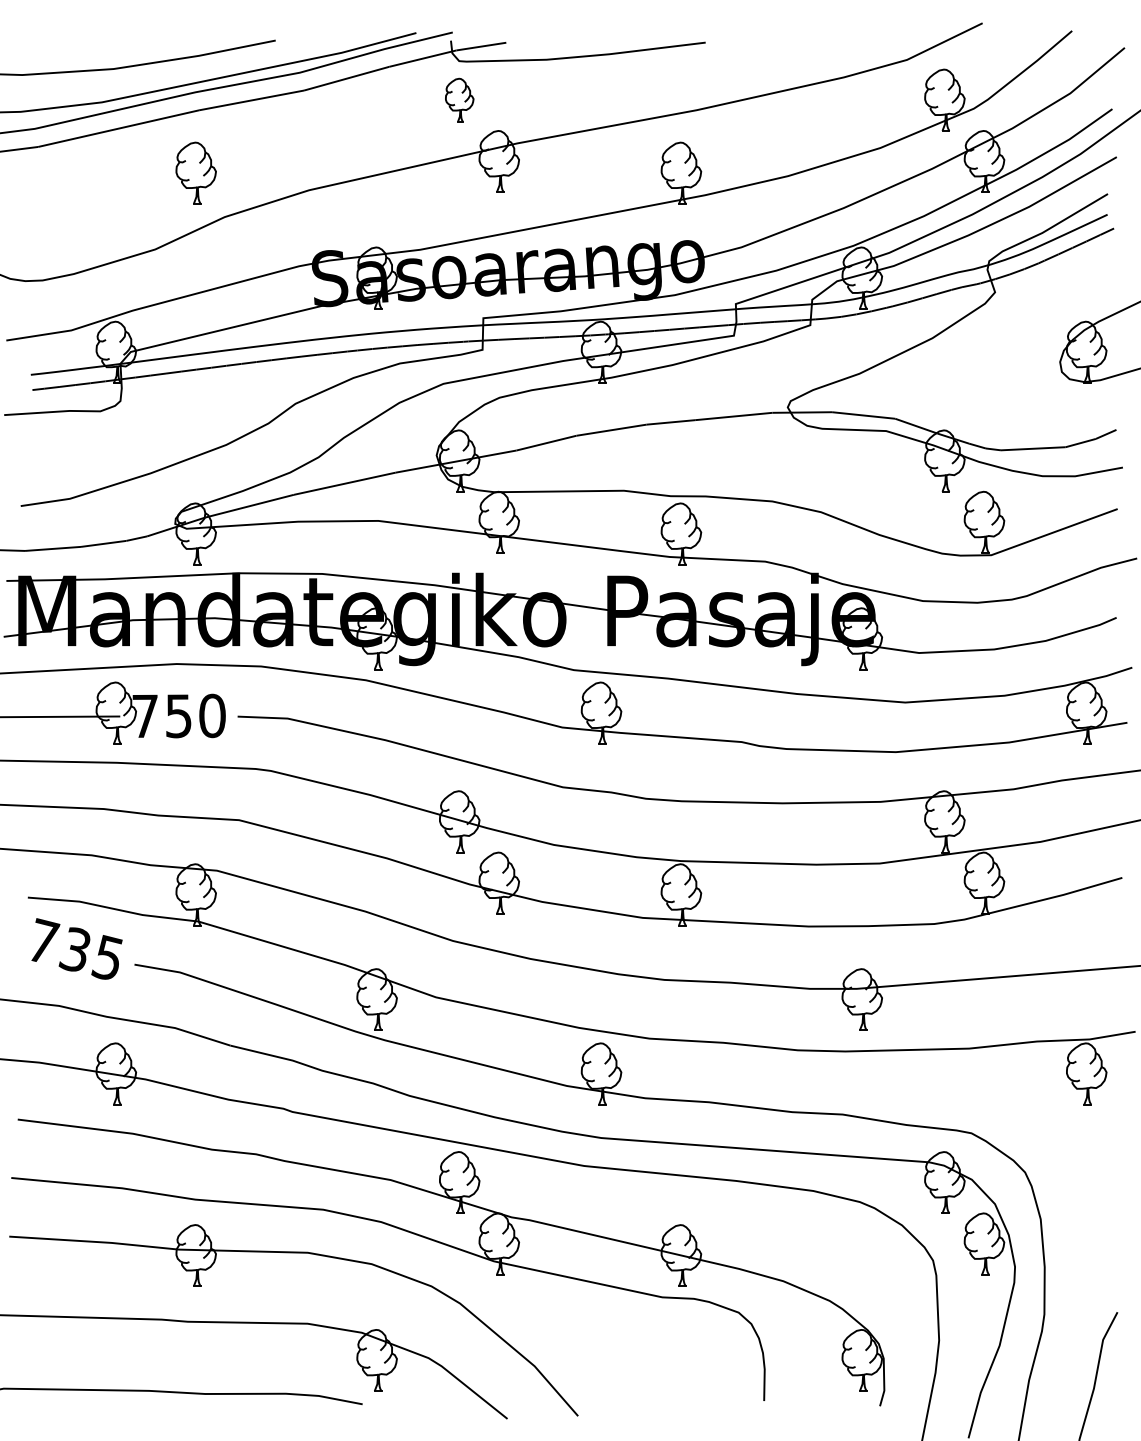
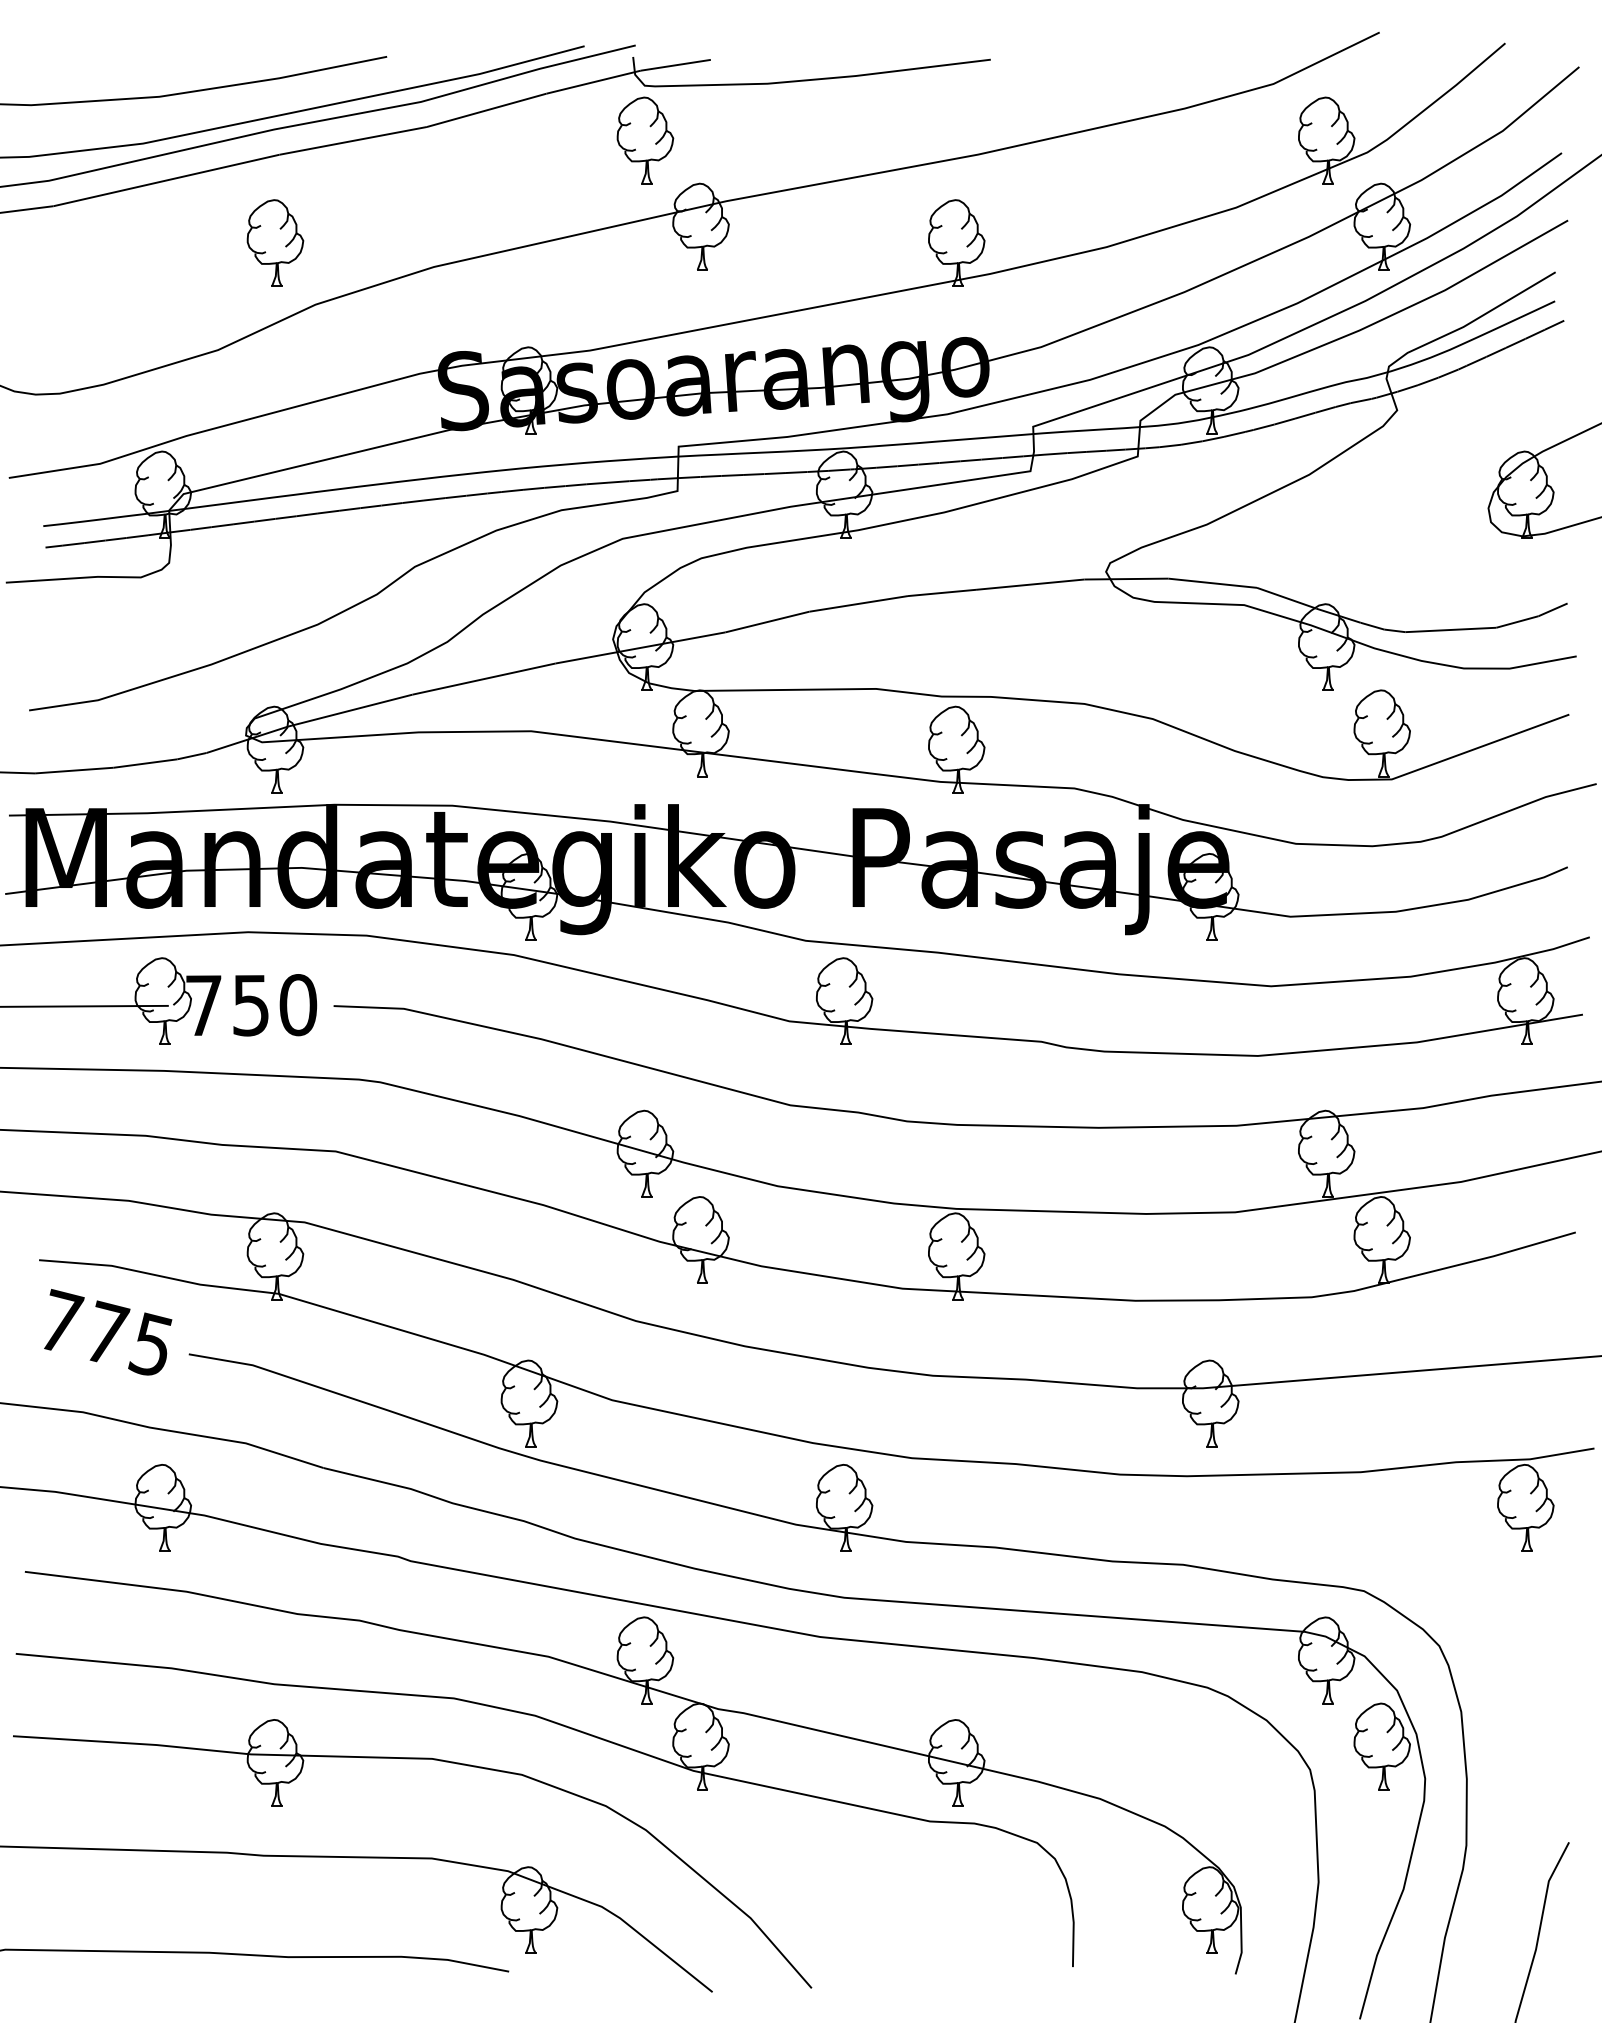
part: (459, 100) -> (645, 140), size x1.43
text: (75, 949) -> (106, 1332), 735 -> 775

